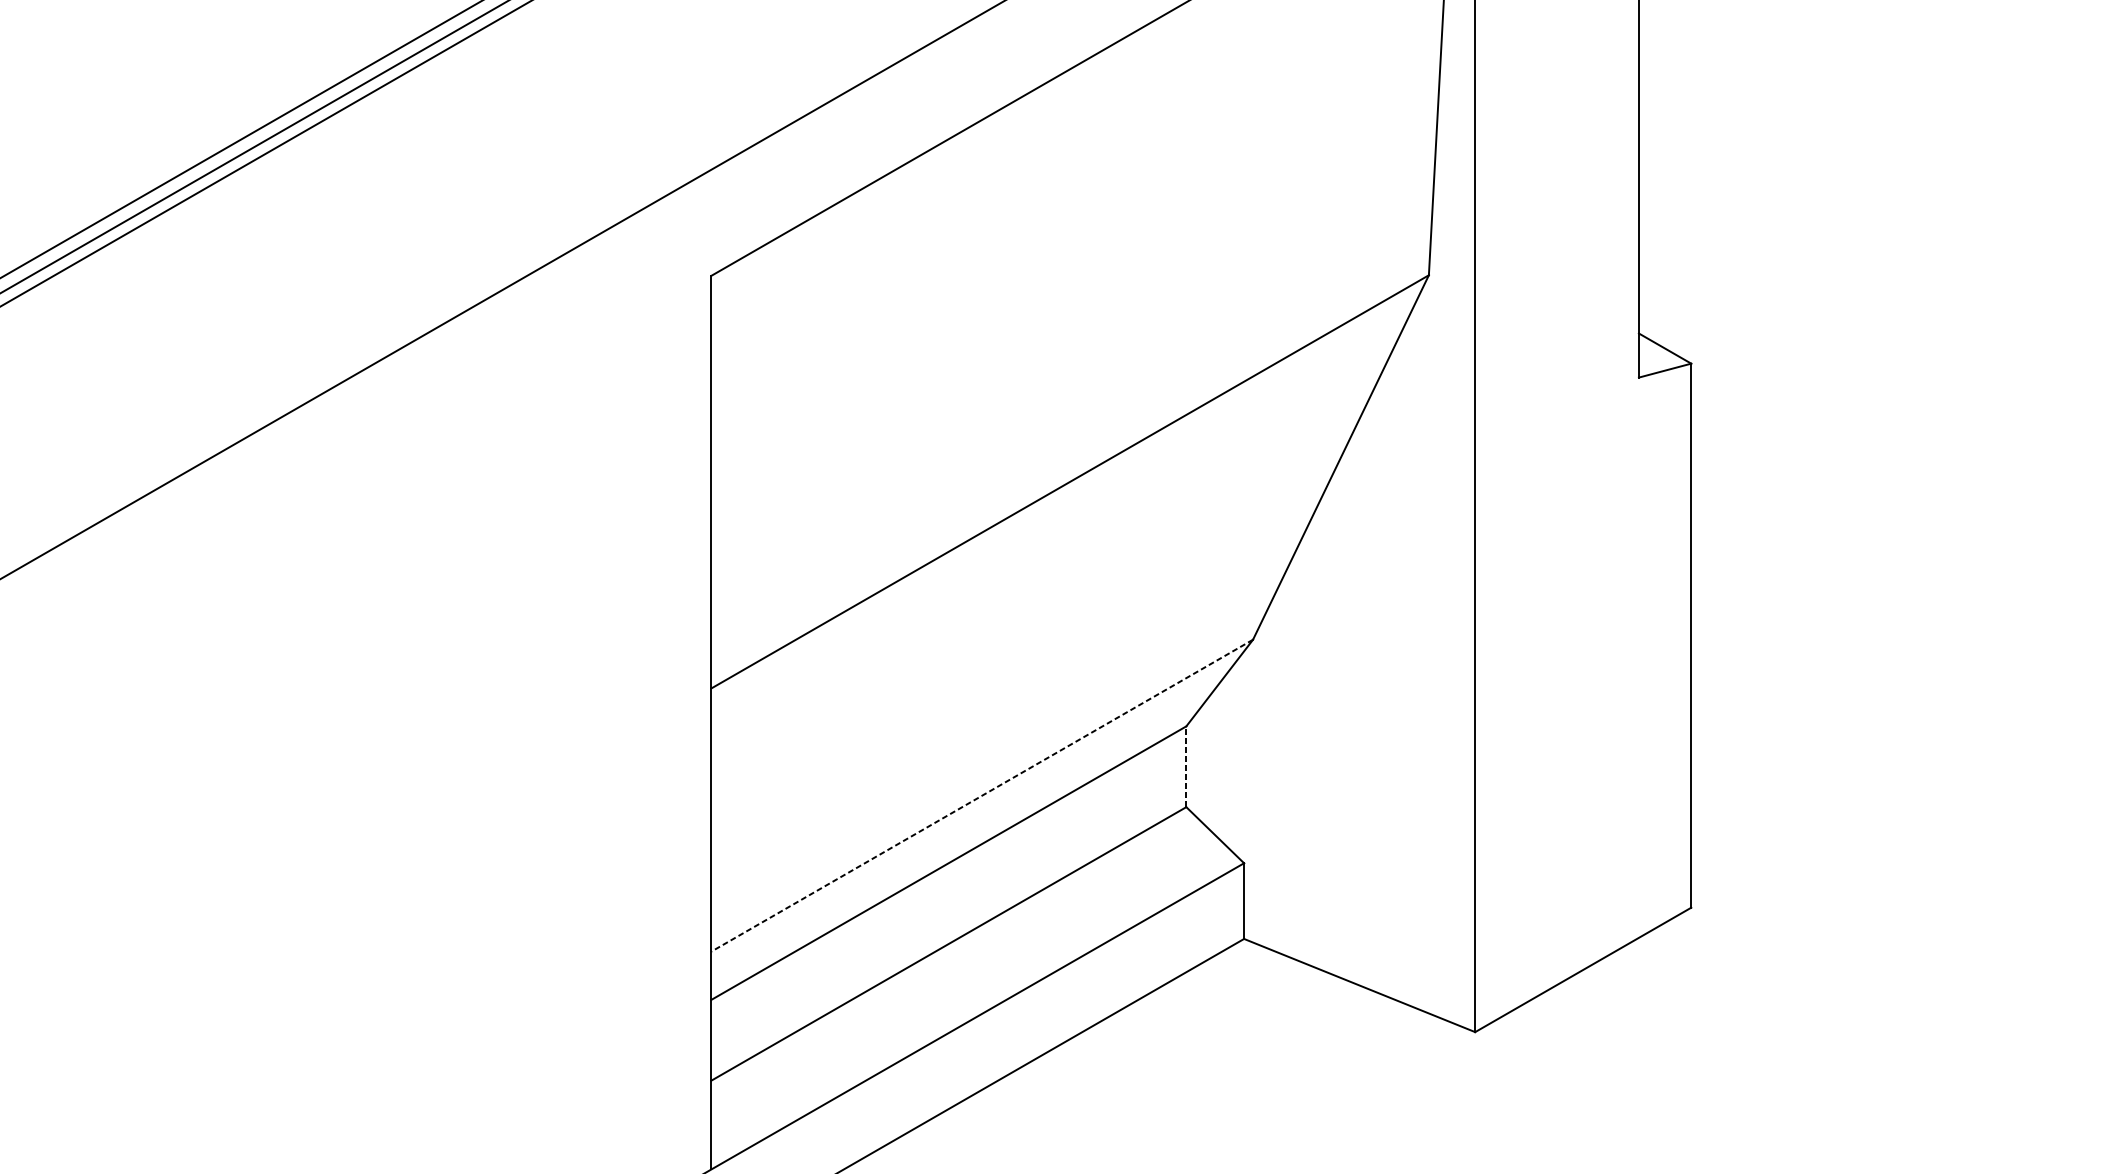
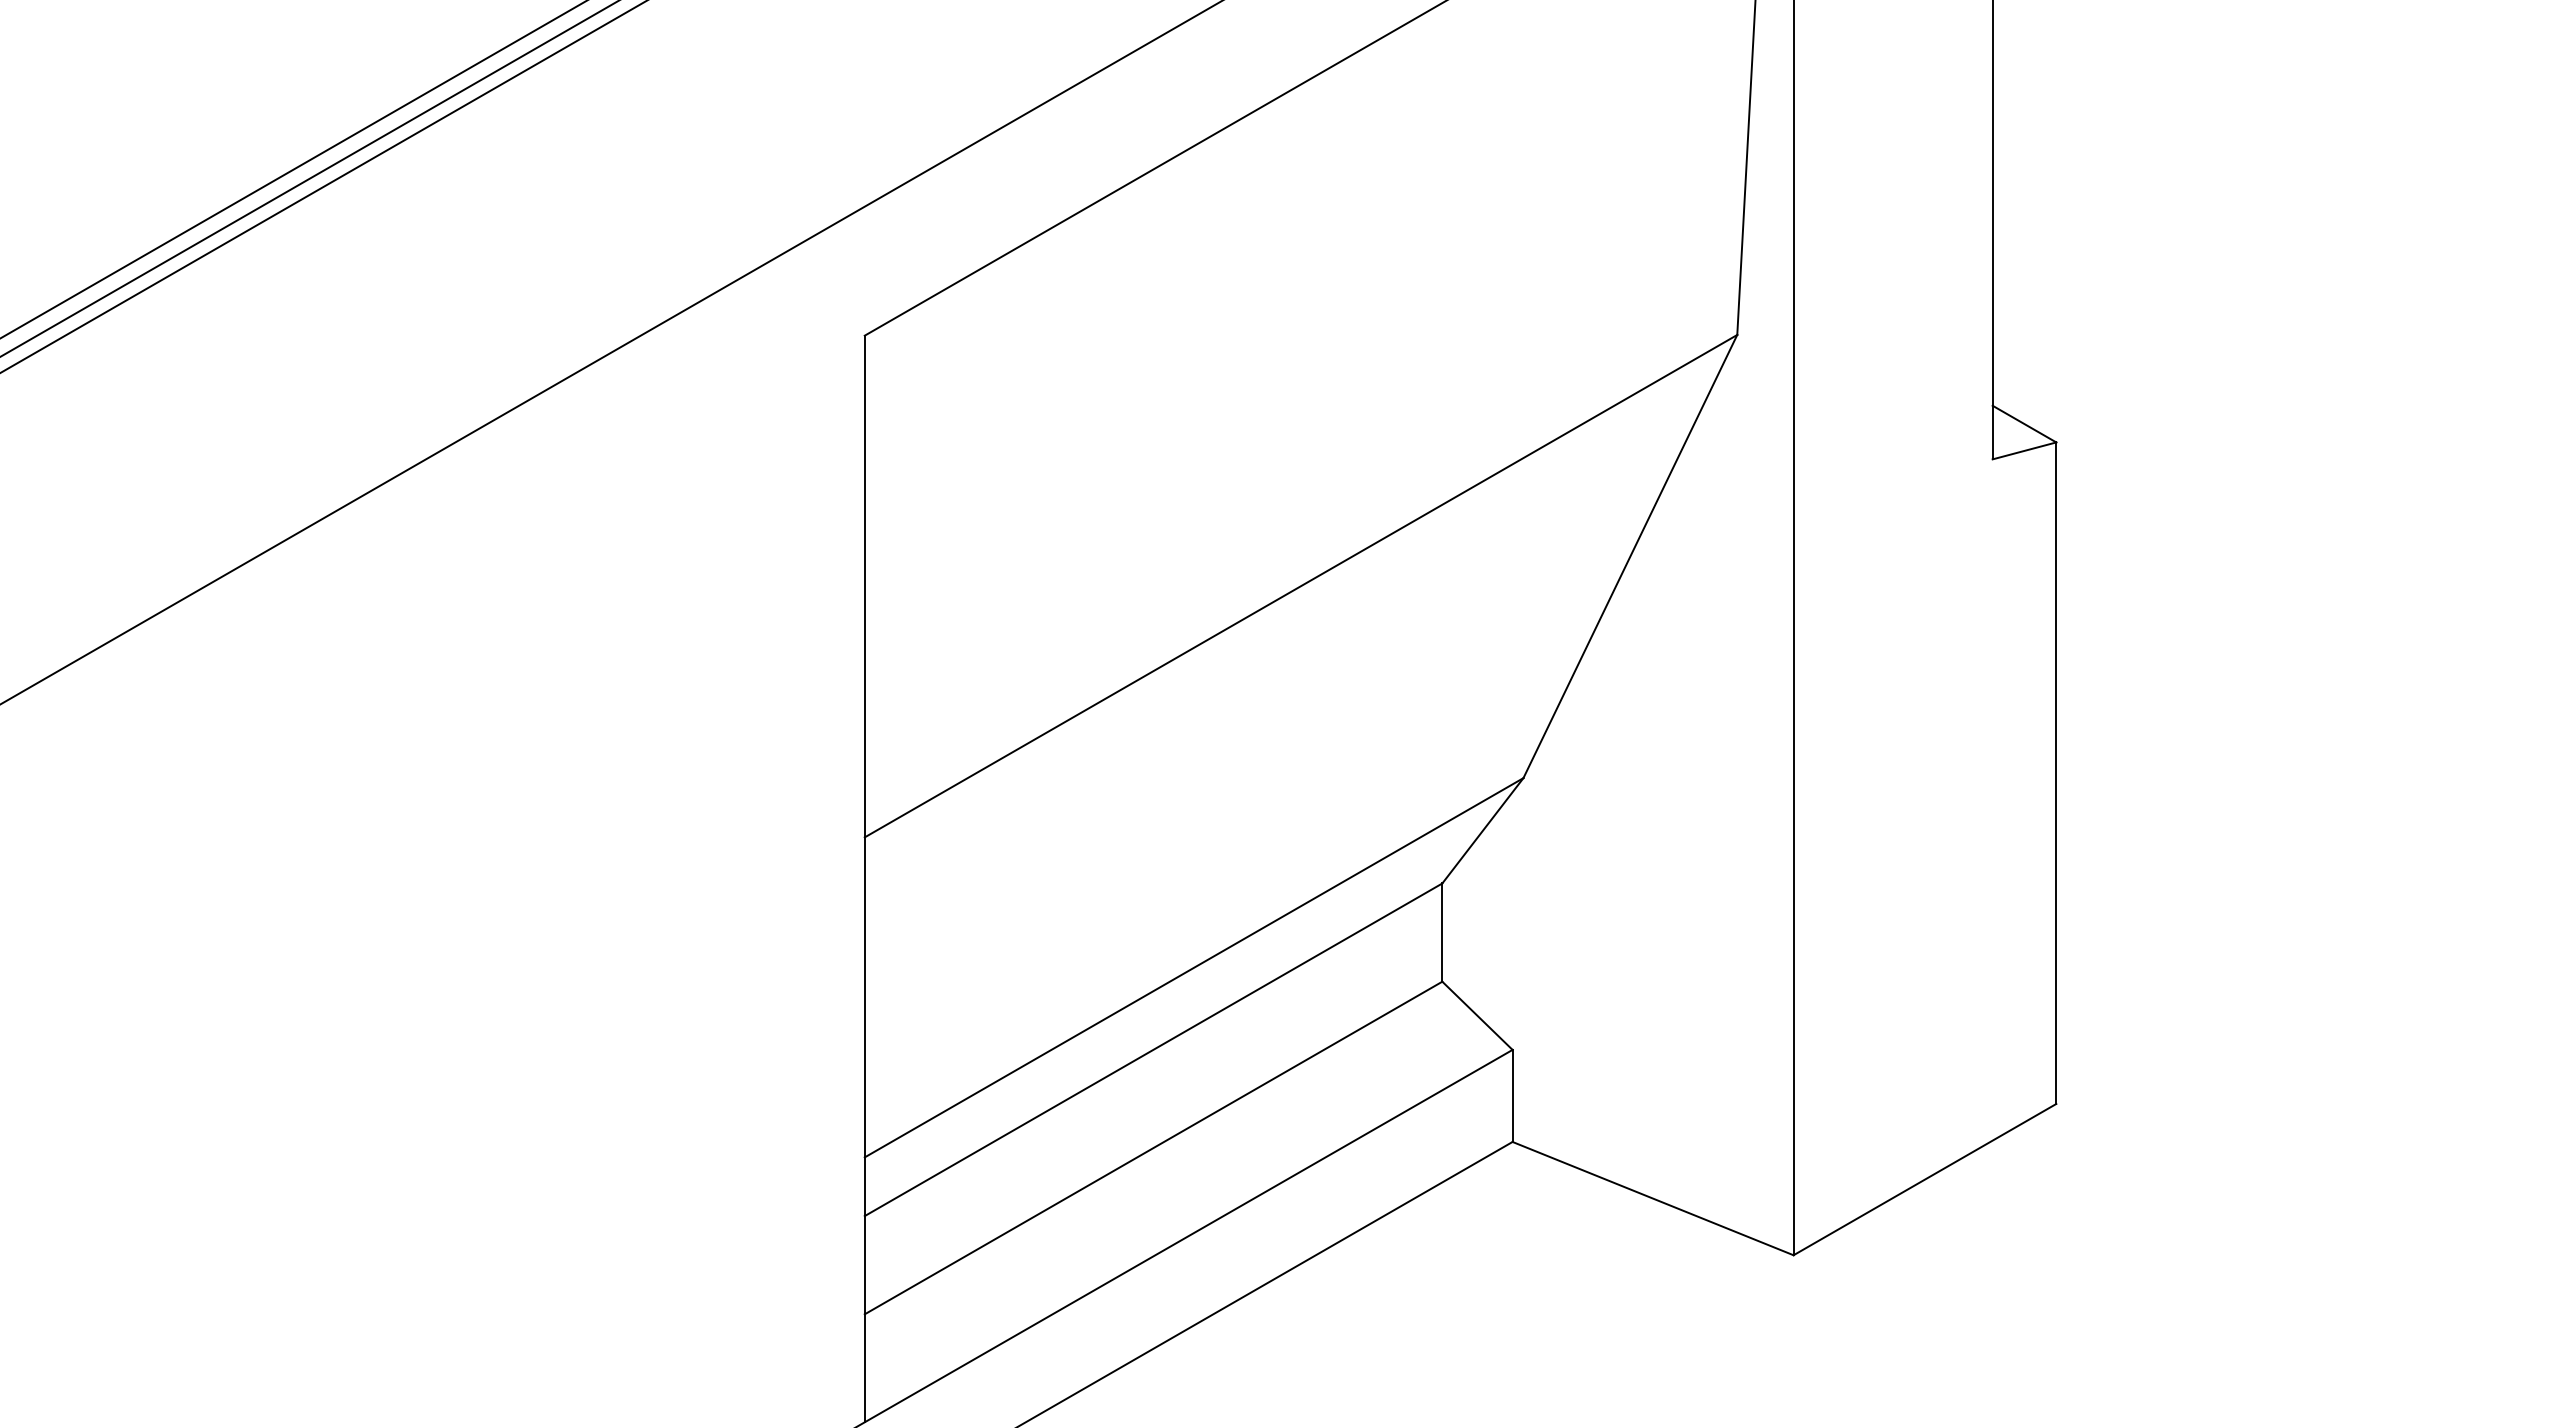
line: (1186, 766) -> (1442, 932), dashed -> solid
line: (981, 796) -> (1193, 968), dashed -> solid

